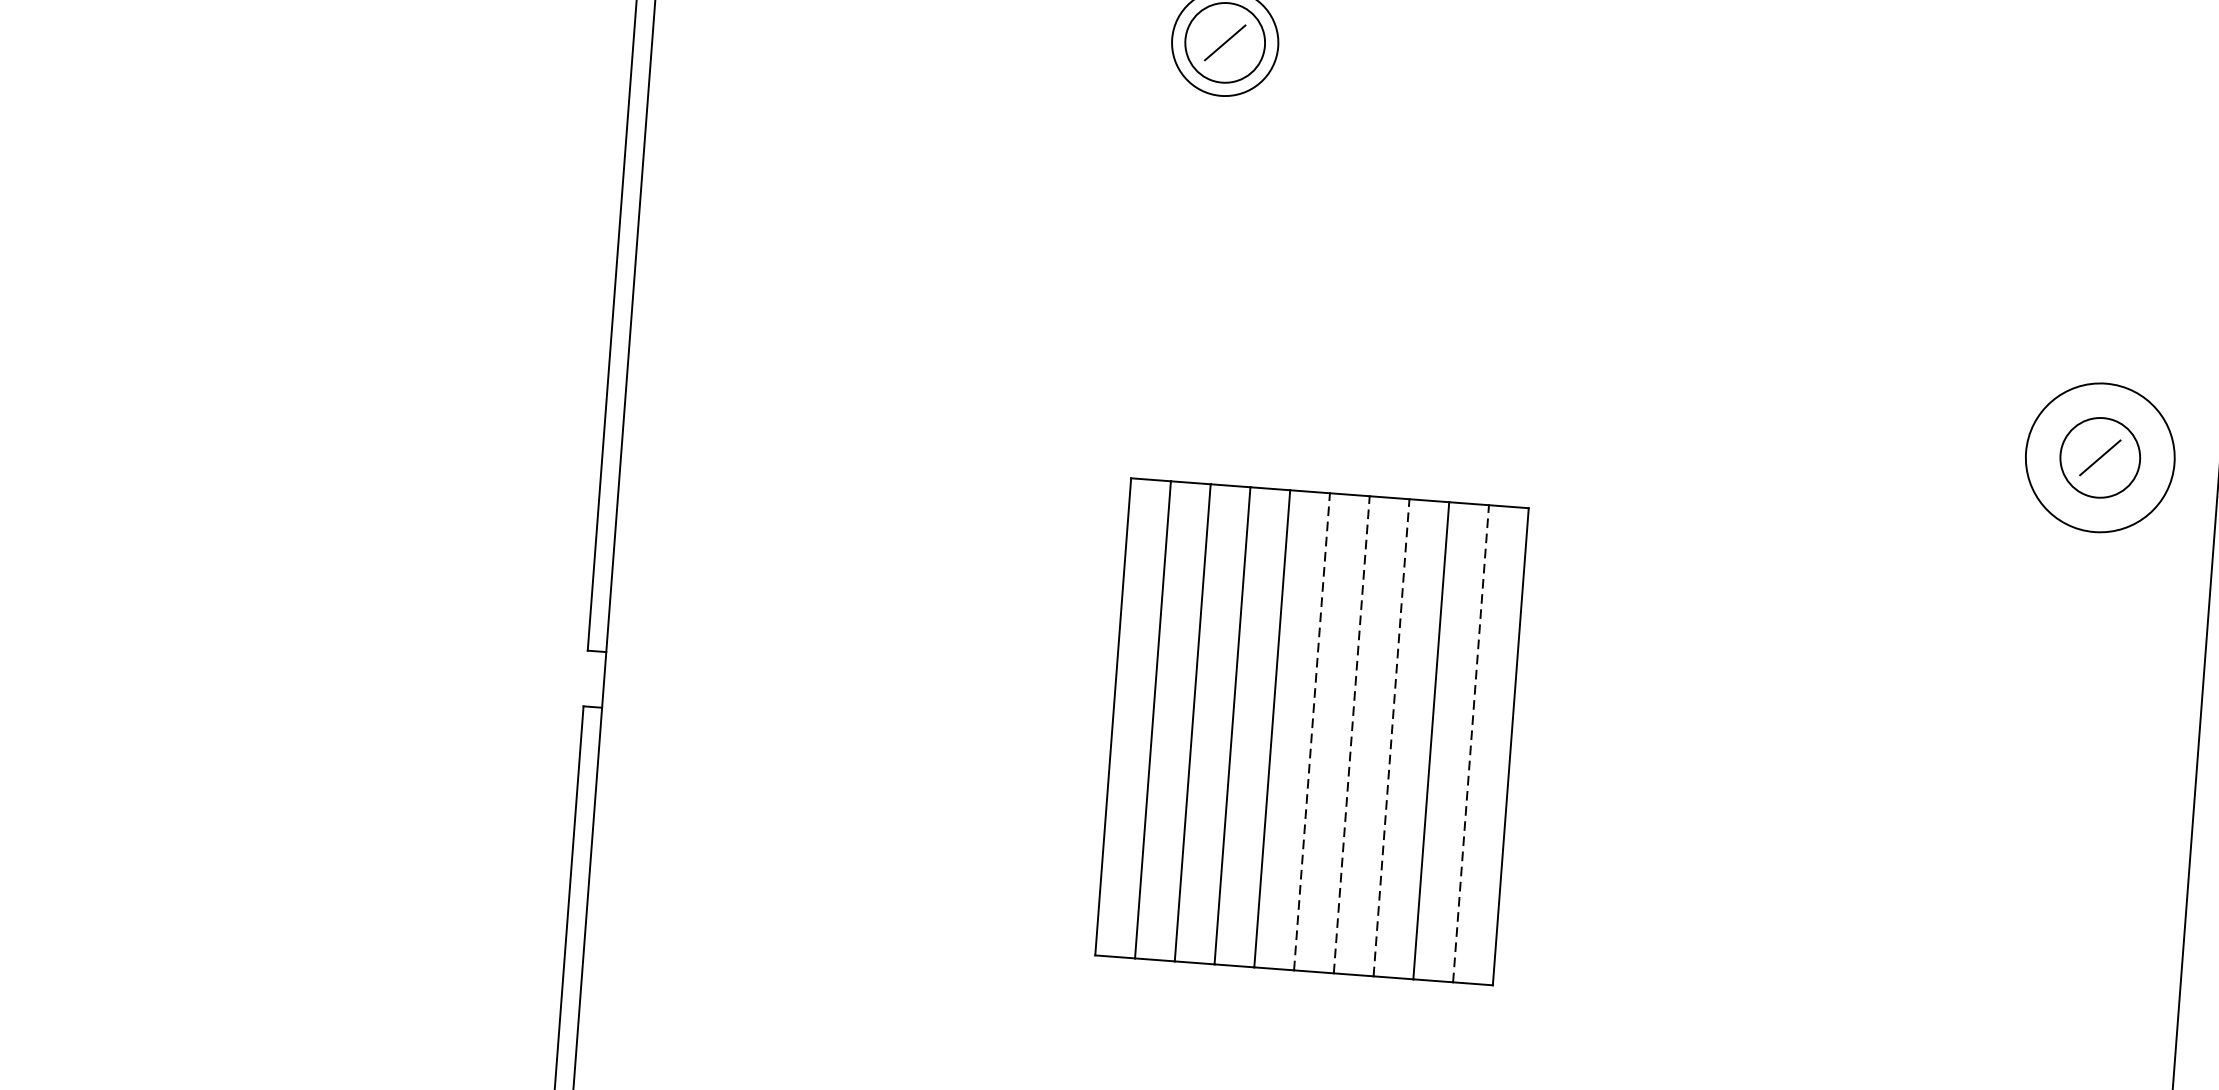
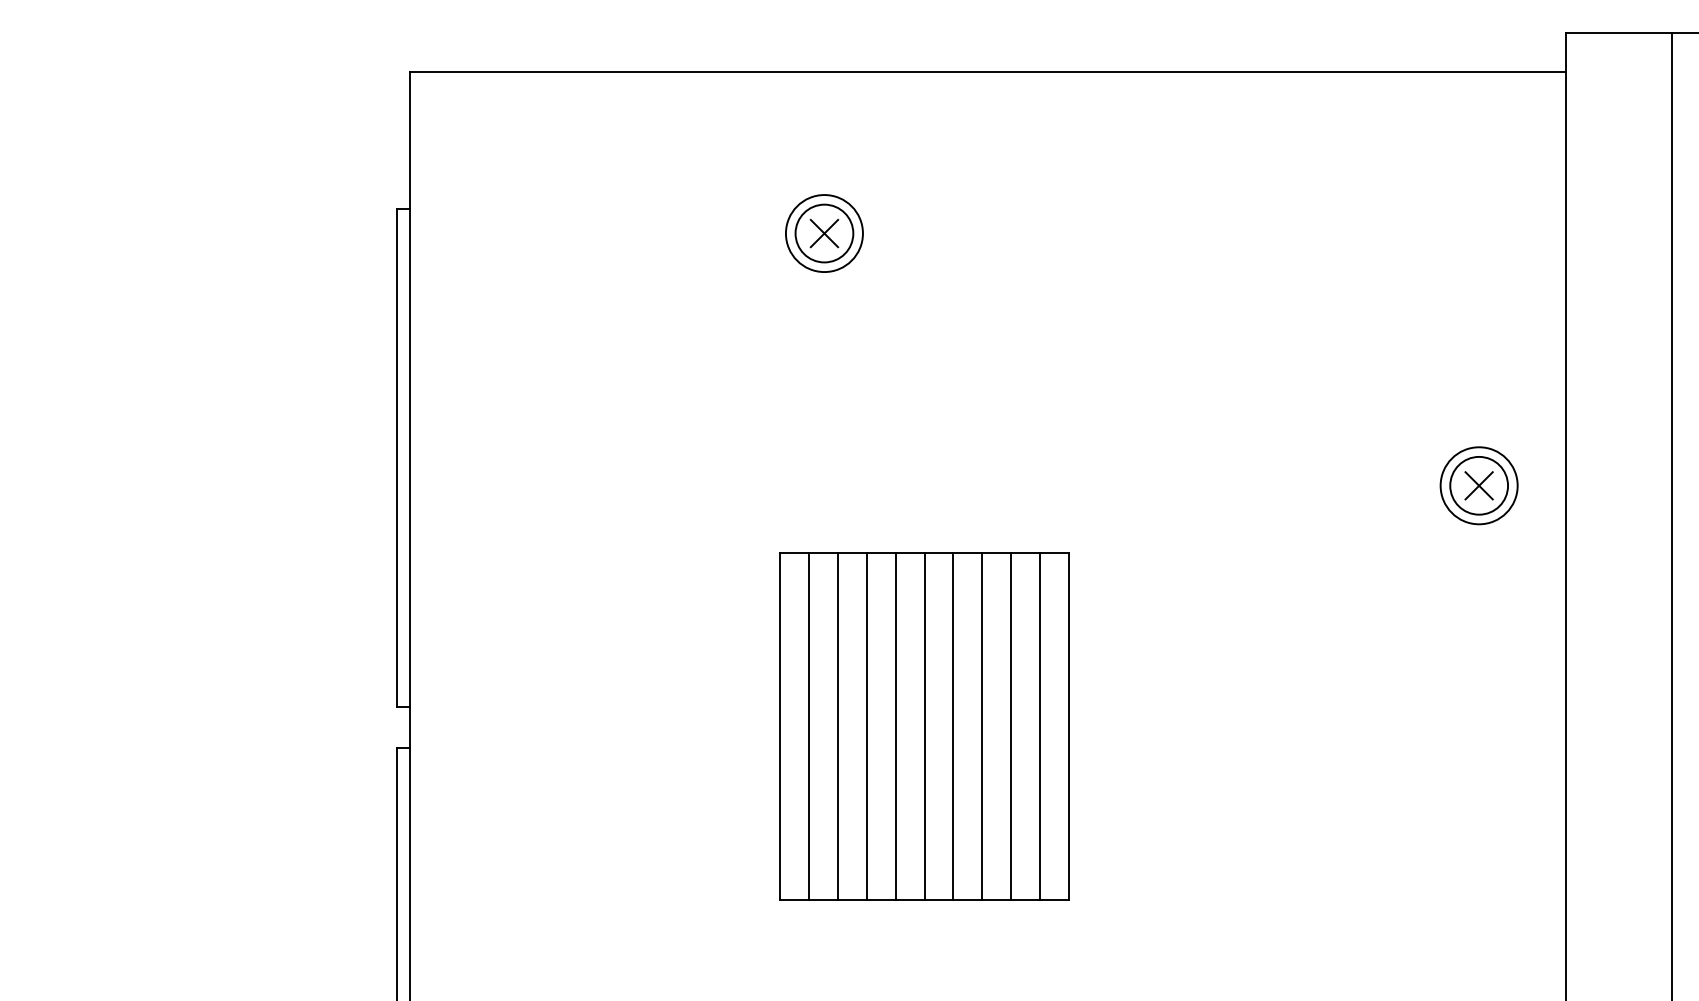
line: (1225, 42) -> (824, 233), added
circle: (2099, 457) -> (1478, 485), size x0.71
line: (2099, 457) -> (1478, 485), added
line: (1311, 731) -> (924, 726), dashed -> solid
line: (1351, 734) -> (953, 726), dashed -> solid
line: (1391, 737) -> (982, 726), dashed -> solid
line: (1471, 743) -> (1040, 726), dashed -> solid

